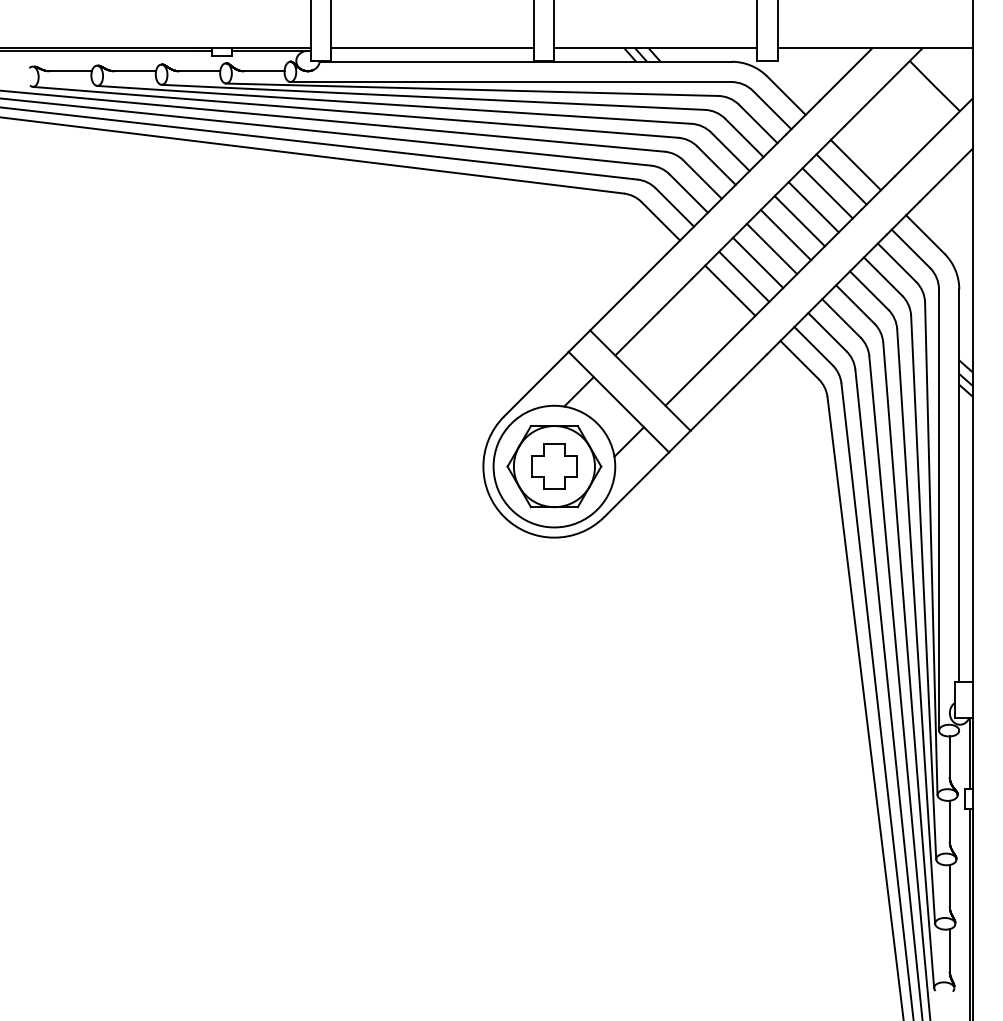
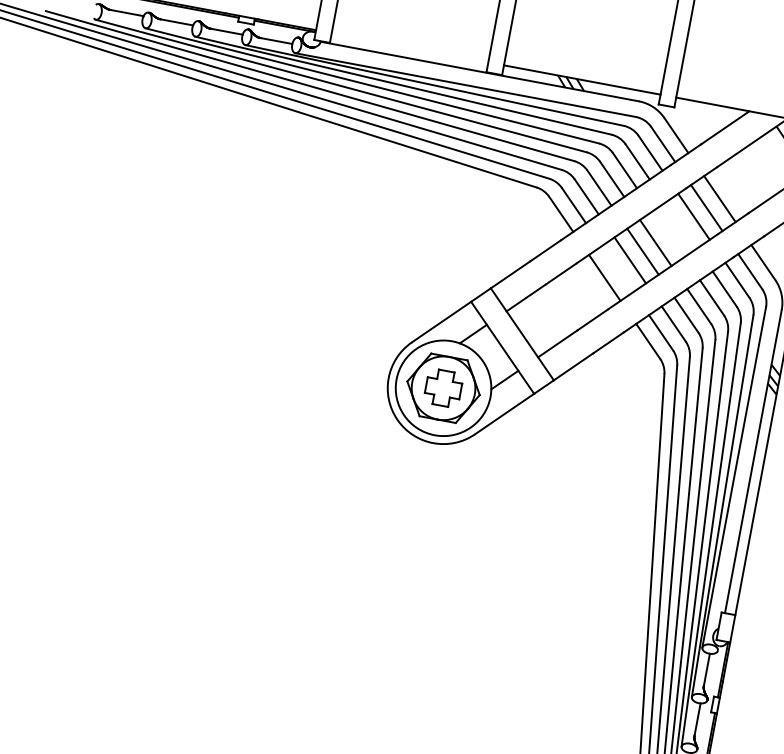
line: (432, 48) -> (409, 47), removed
line: (813, 207) -> (681, 225), removed
line: (799, 221) -> (668, 234), removed
line: (744, 276) -> (617, 268), removed

